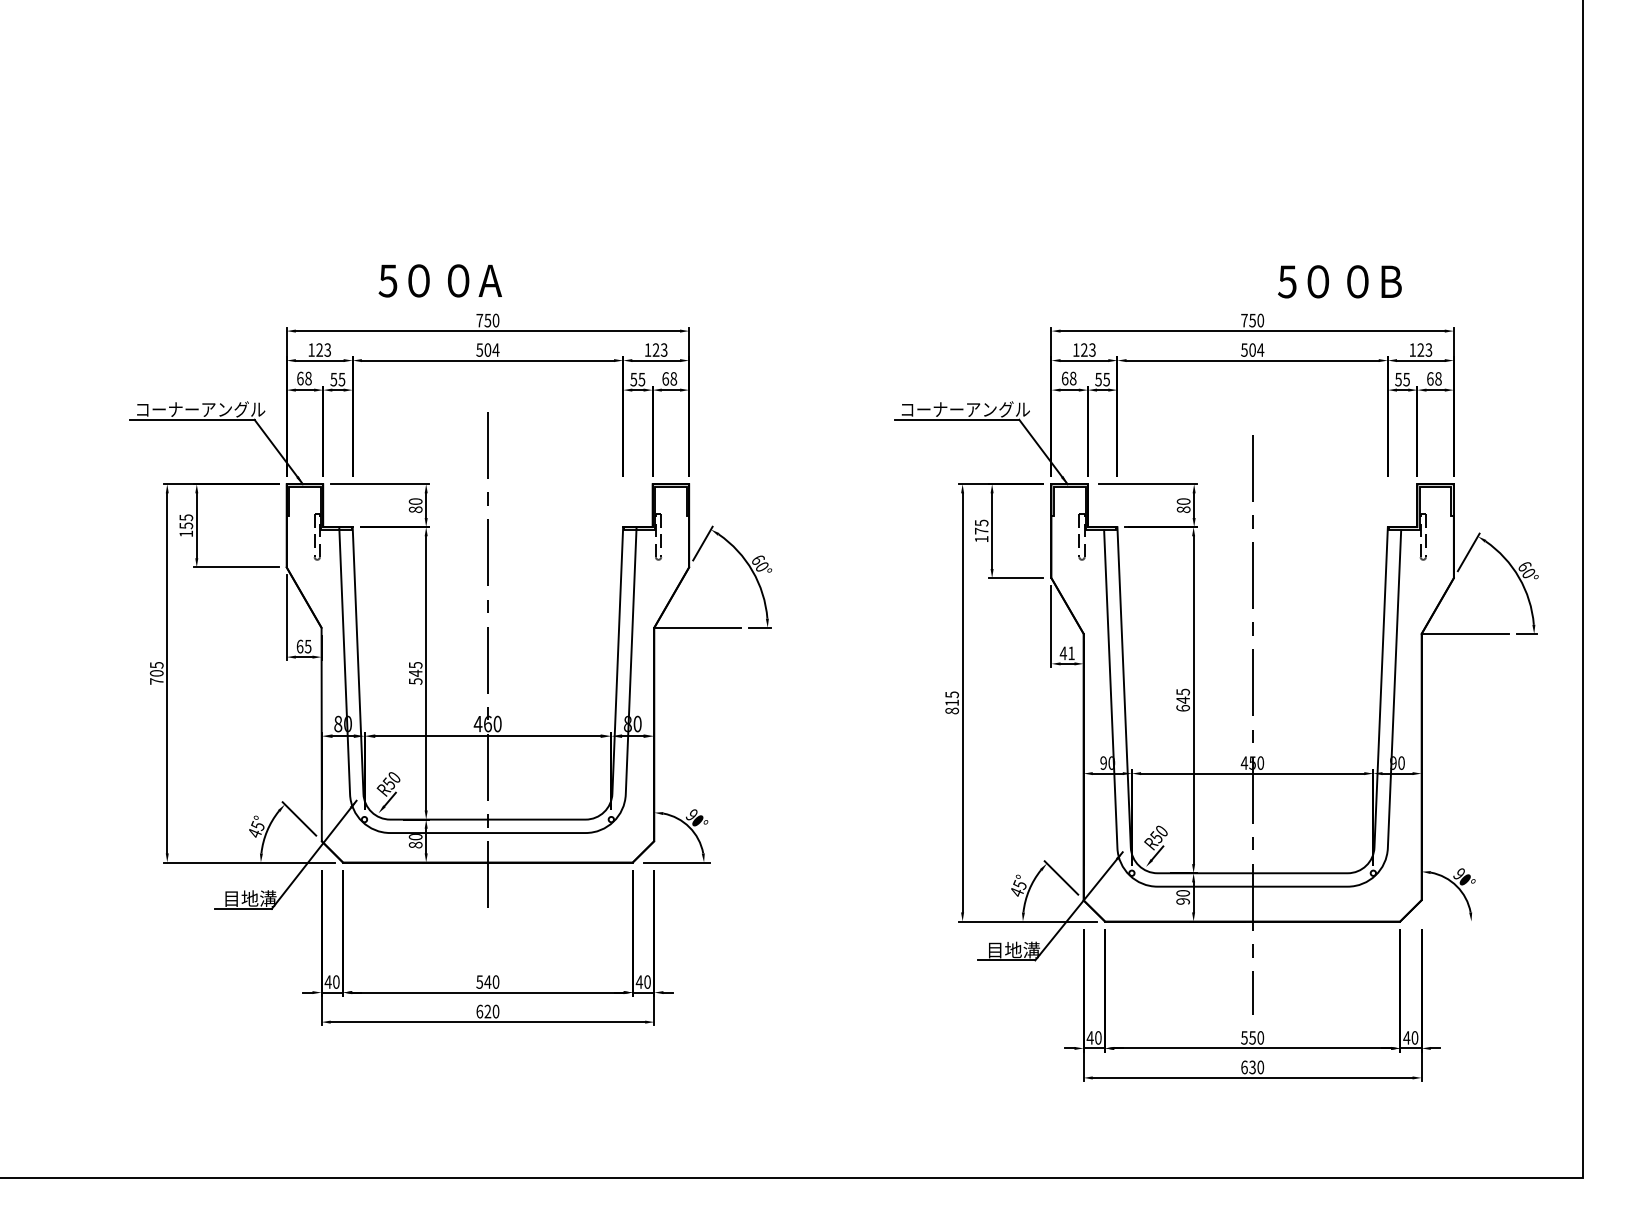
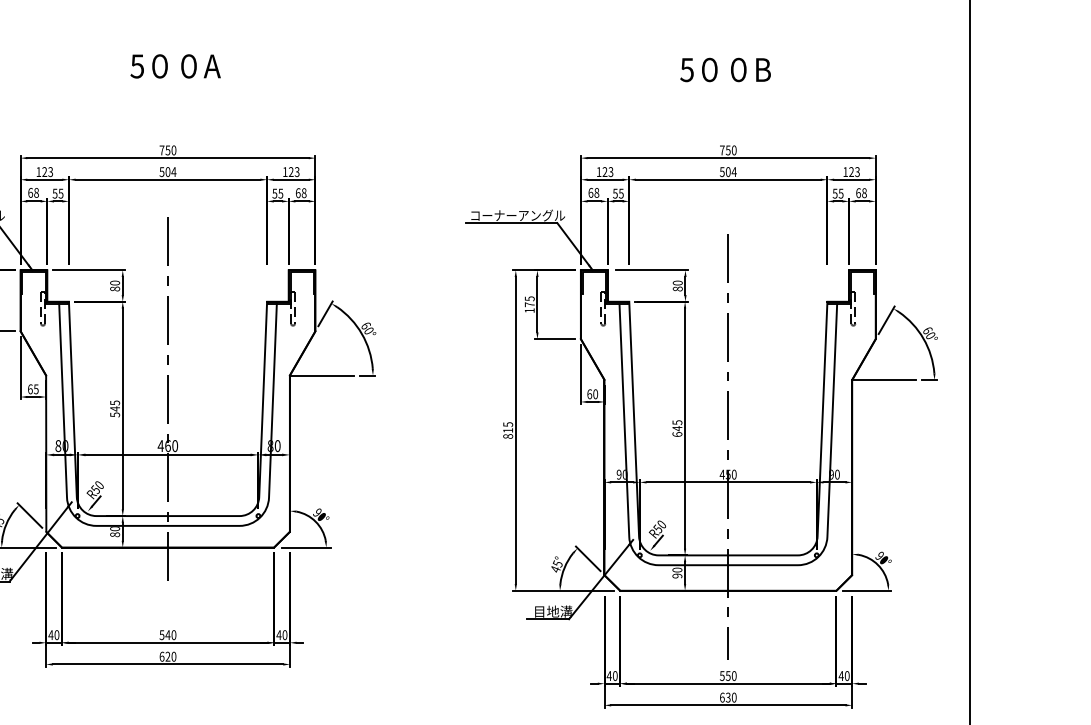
text: (439, 280) -> (175, 66), moved
text: (1339, 281) -> (725, 69), moved
text: (1066, 653) -> (591, 394), 41 -> 60
line: (1441, 921) -> (866, 590), added

